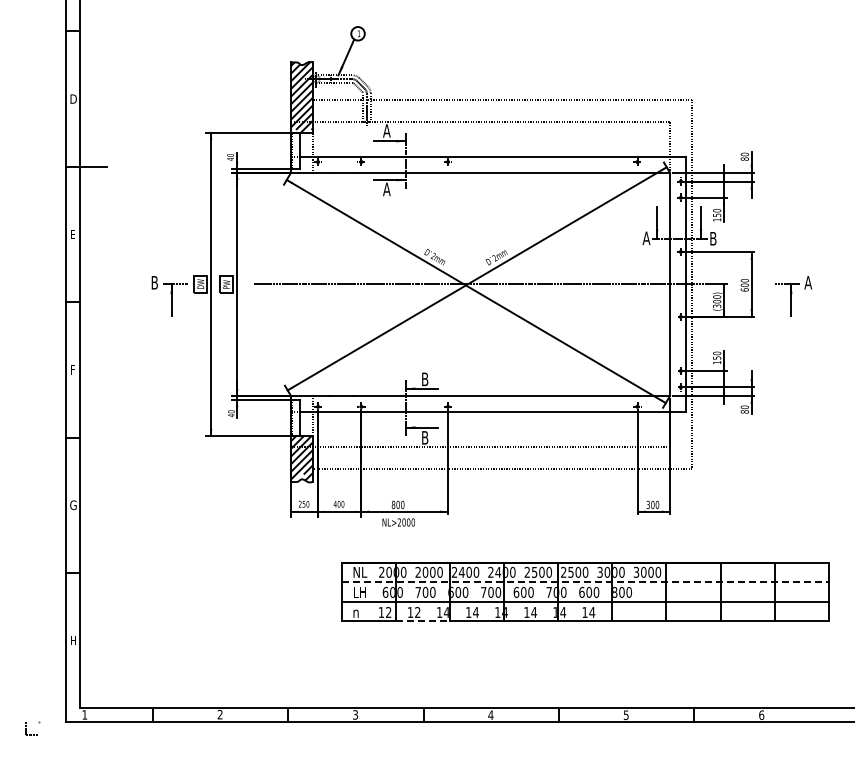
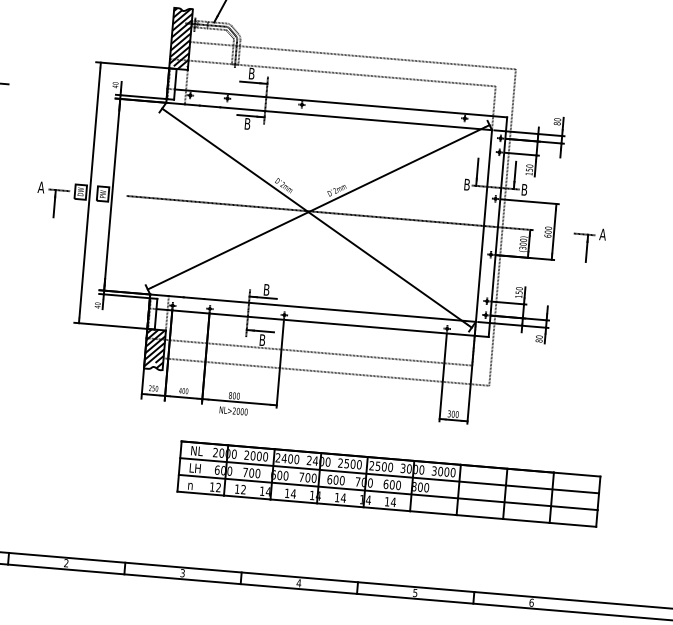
text: (386, 130) -> (251, 73), A -> B
text: (386, 189) -> (247, 123), A -> B
text: (646, 238) -> (467, 184), A -> B
text: (154, 282) -> (41, 187), B -> A
line: (585, 582) -> (389, 476), dashed -> solid
line: (423, 621) -> (247, 497), dashed -> solid

